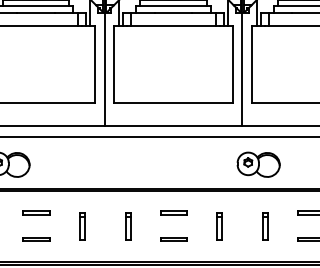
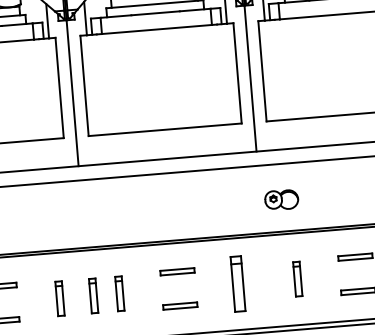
part: (258, 164) -> (281, 199), size x0.6
part: (108, 226) -> (94, 295), added
part: (219, 226) -> (237, 284), size x1.6

